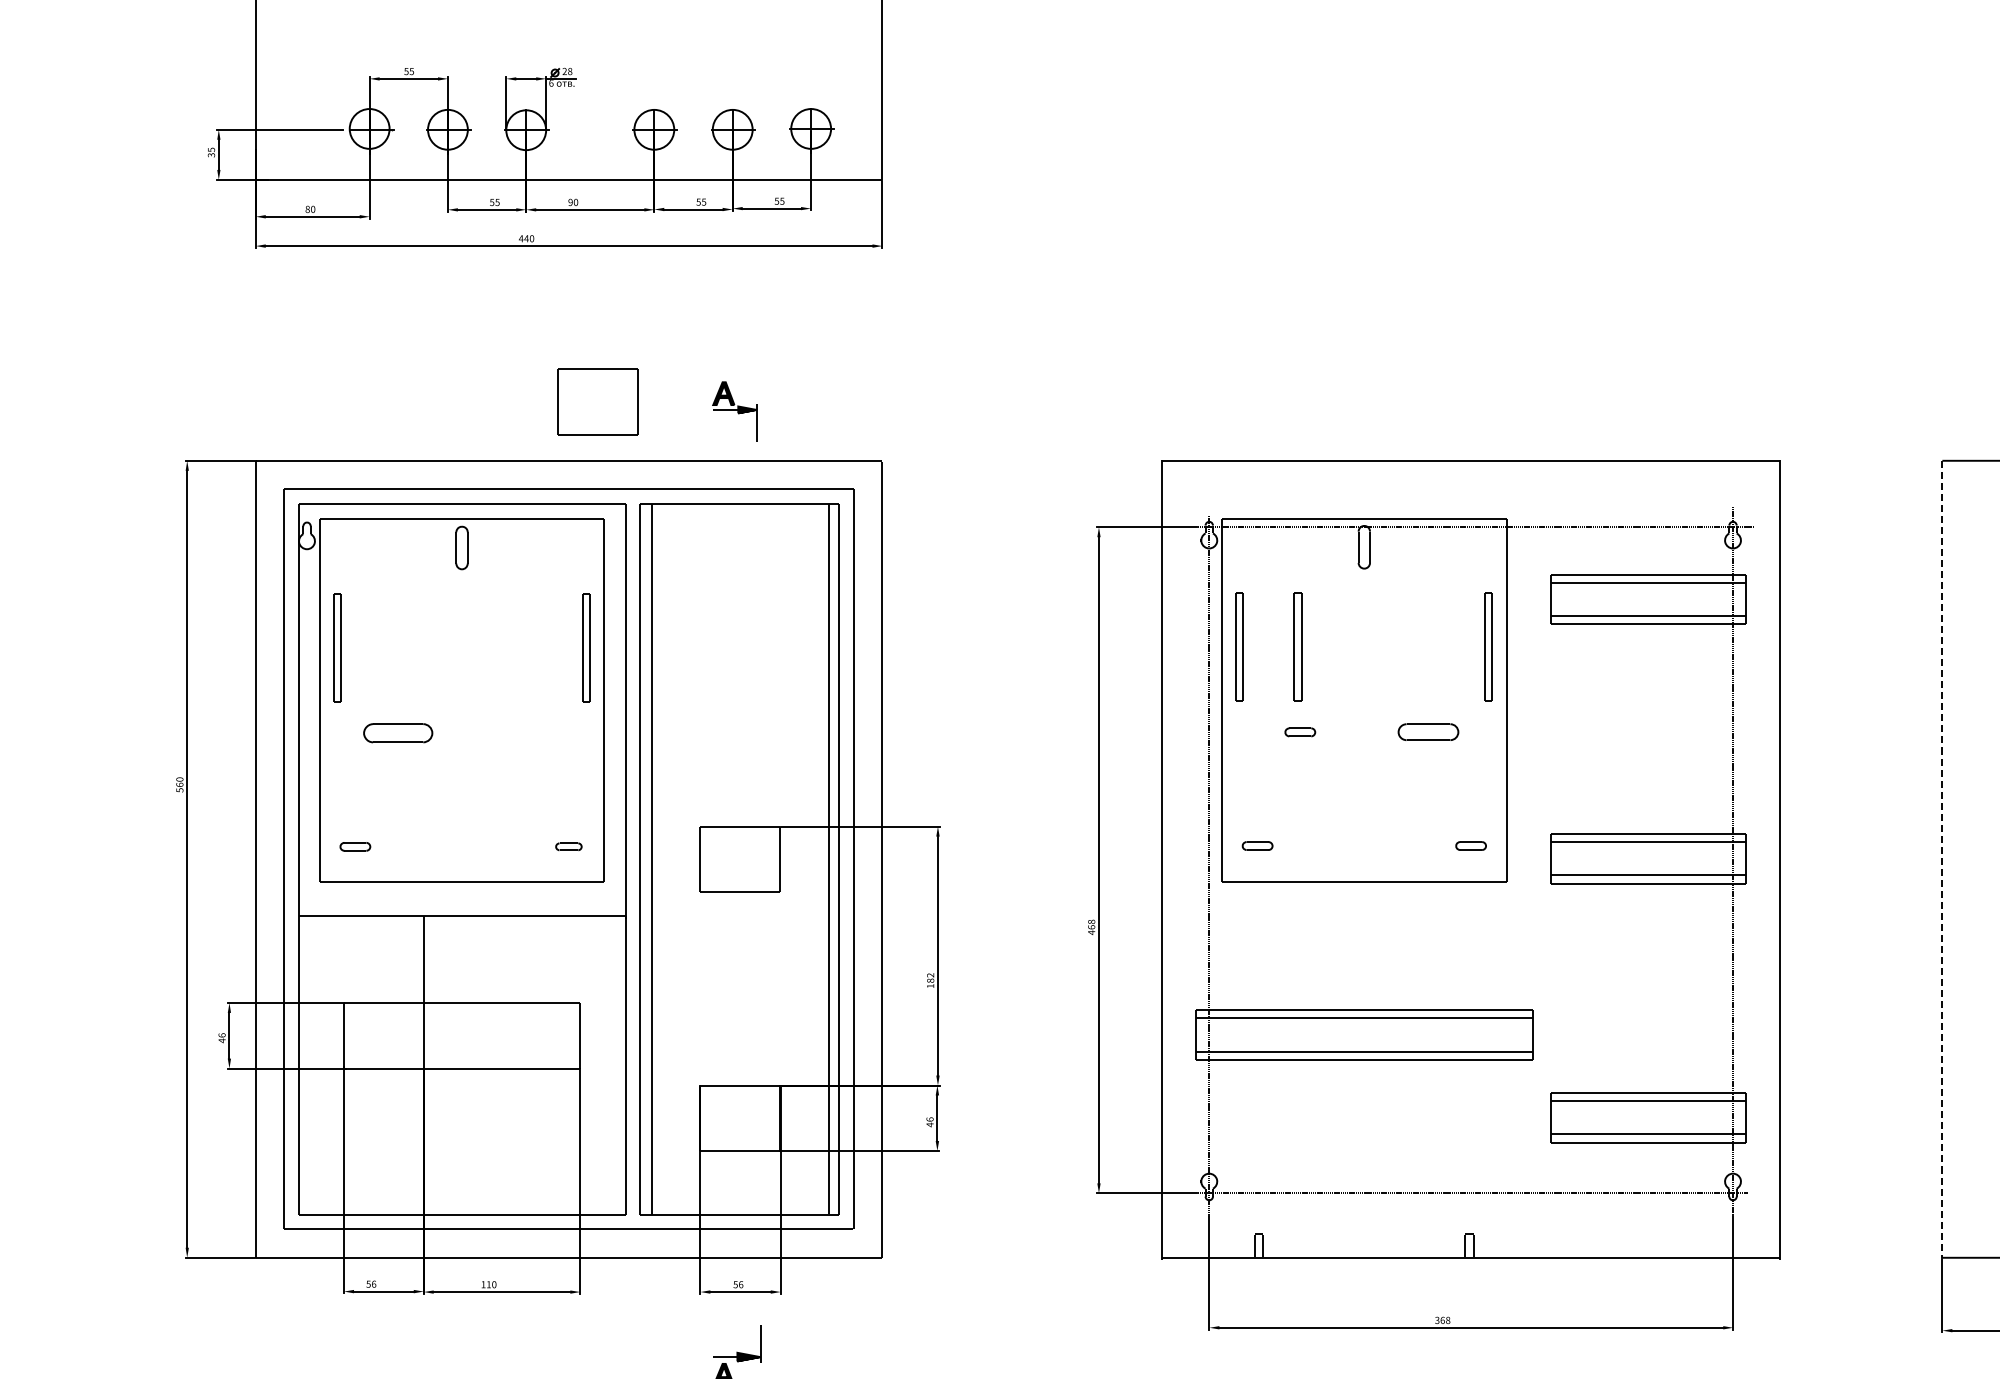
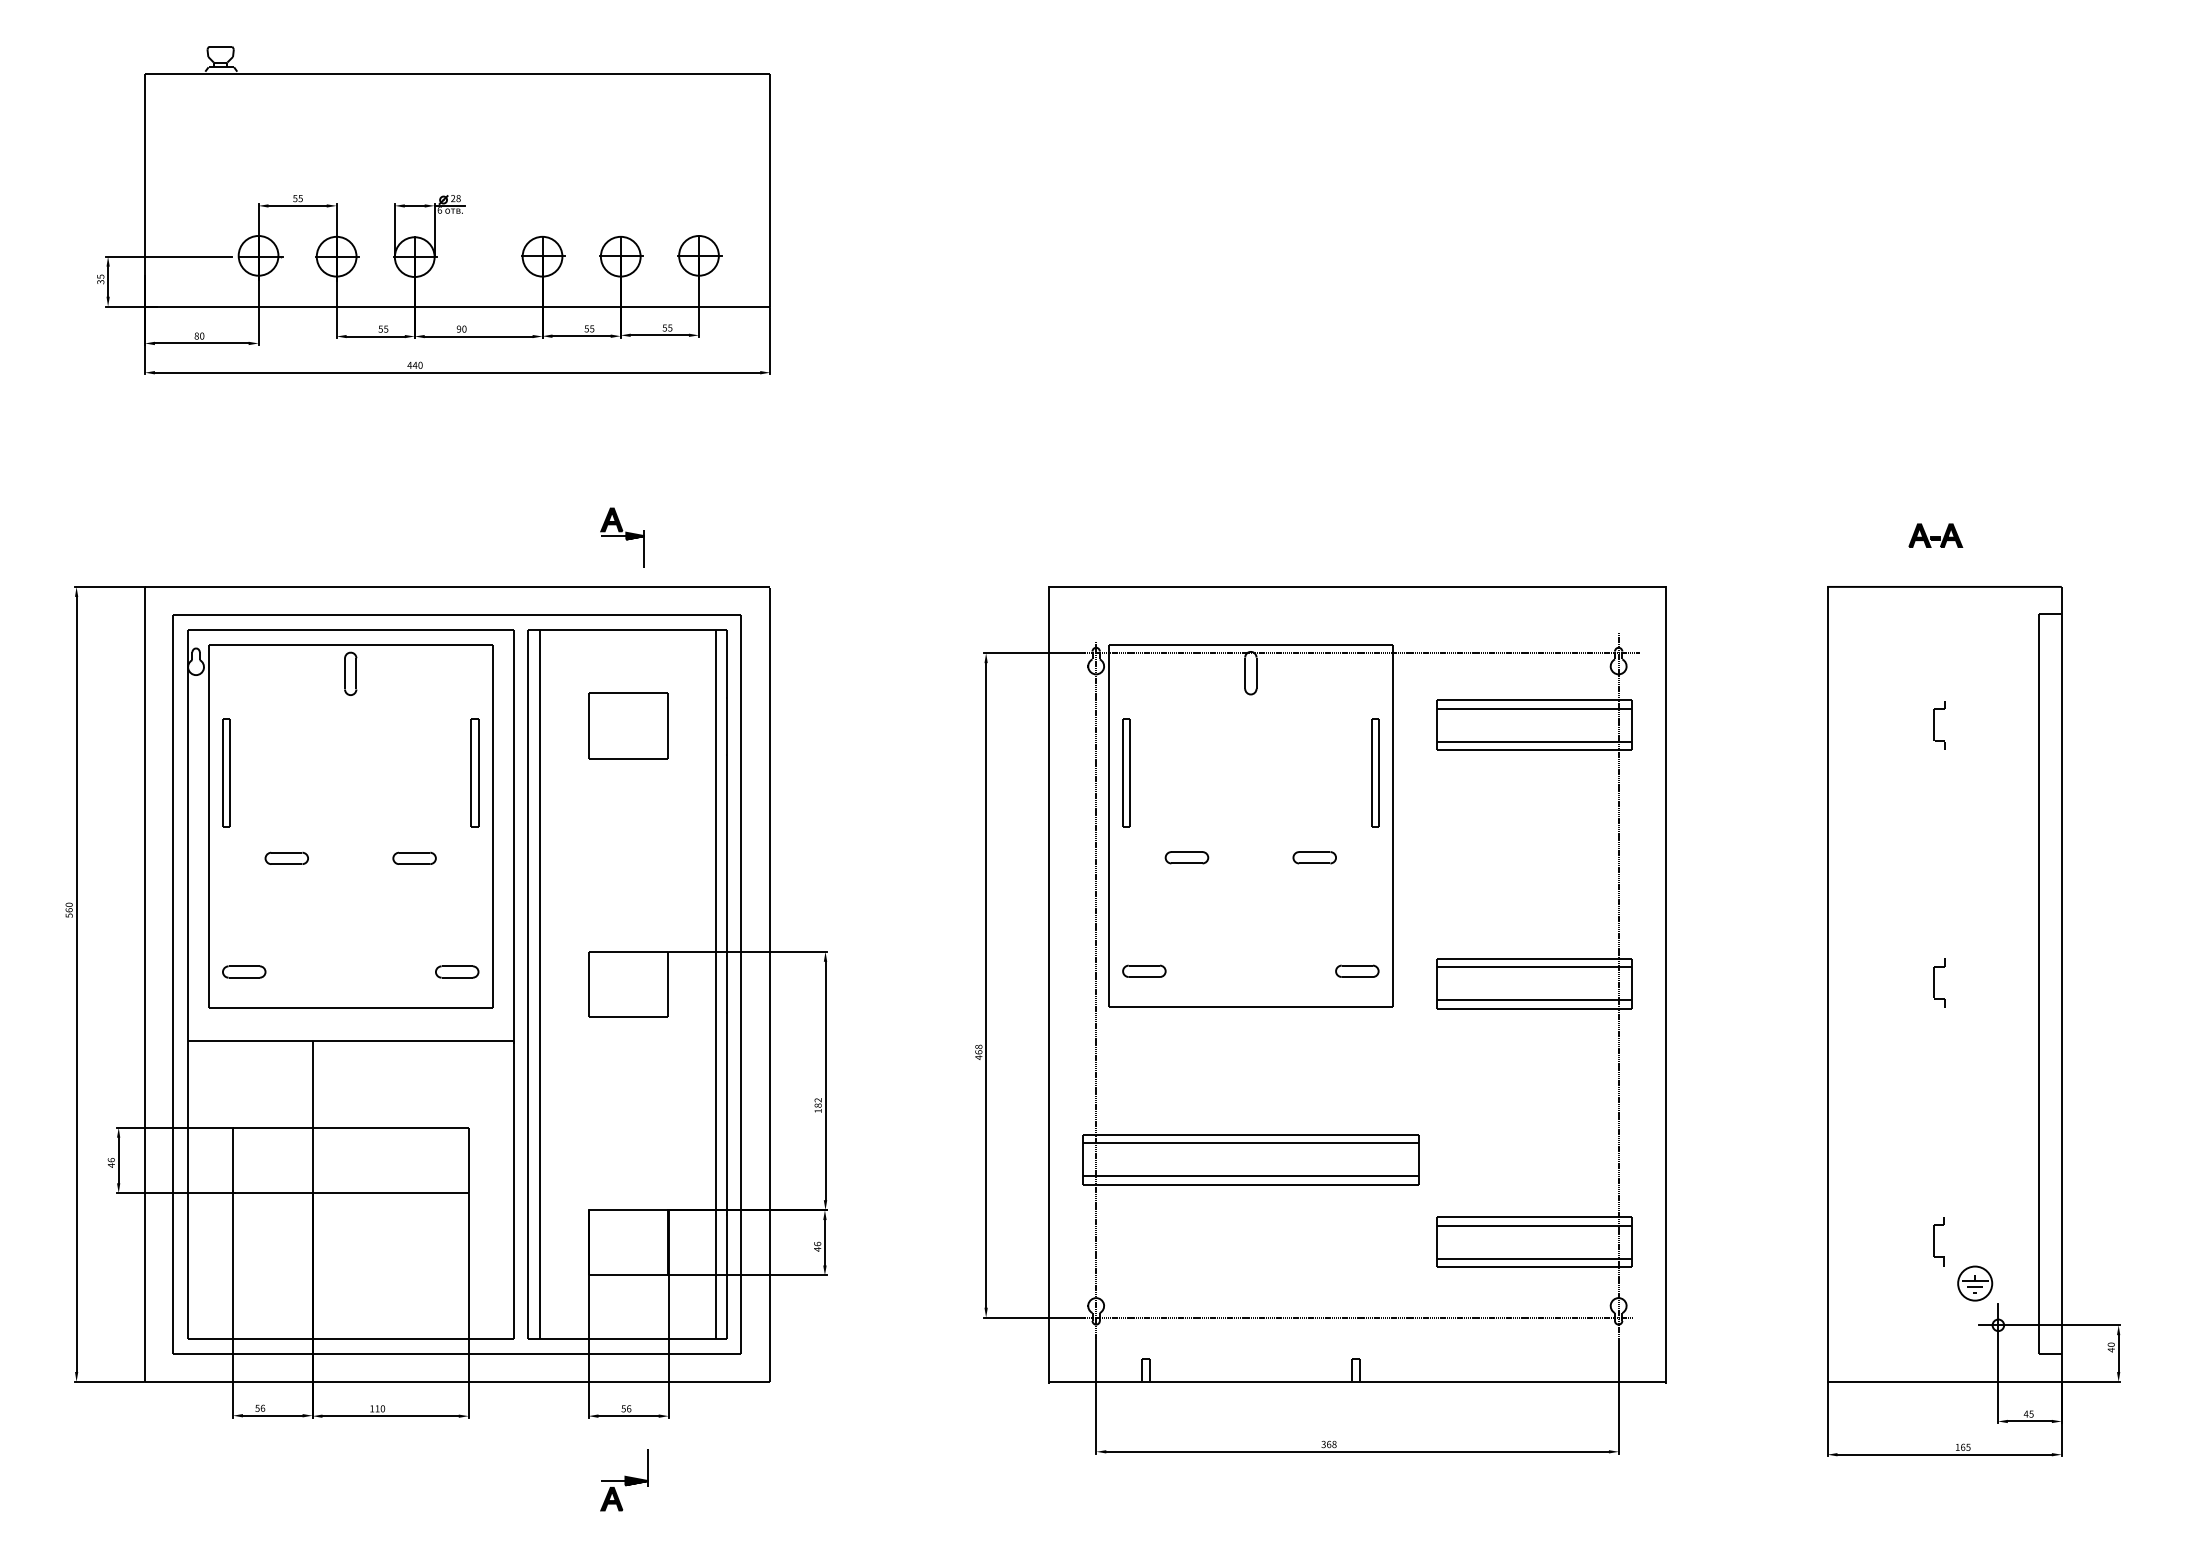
part: (598, 401) -> (628, 725), moved
part: (1297, 646) -> (1184, 772), removed
part: (397, 732) -> (286, 857), size x0.62
part: (525, 732) -> (414, 857), added
part: (1299, 732) -> (1186, 857), size x1.43
part: (1428, 732) -> (1314, 857), size x0.71
part: (1257, 845) -> (1144, 970), size x1.43
part: (1471, 845) -> (1357, 970), size x1.43
part: (355, 846) -> (244, 971), size x1.43
part: (569, 846) -> (457, 971), size x1.67
line: (1942, 859) -> (1827, 984), dashed -> solid

